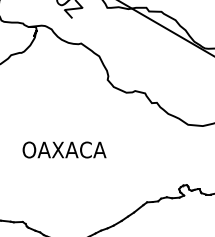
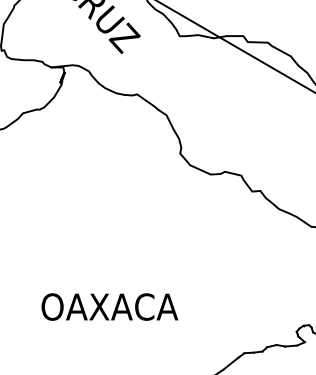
text: (64, 149) -> (109, 306), moved

